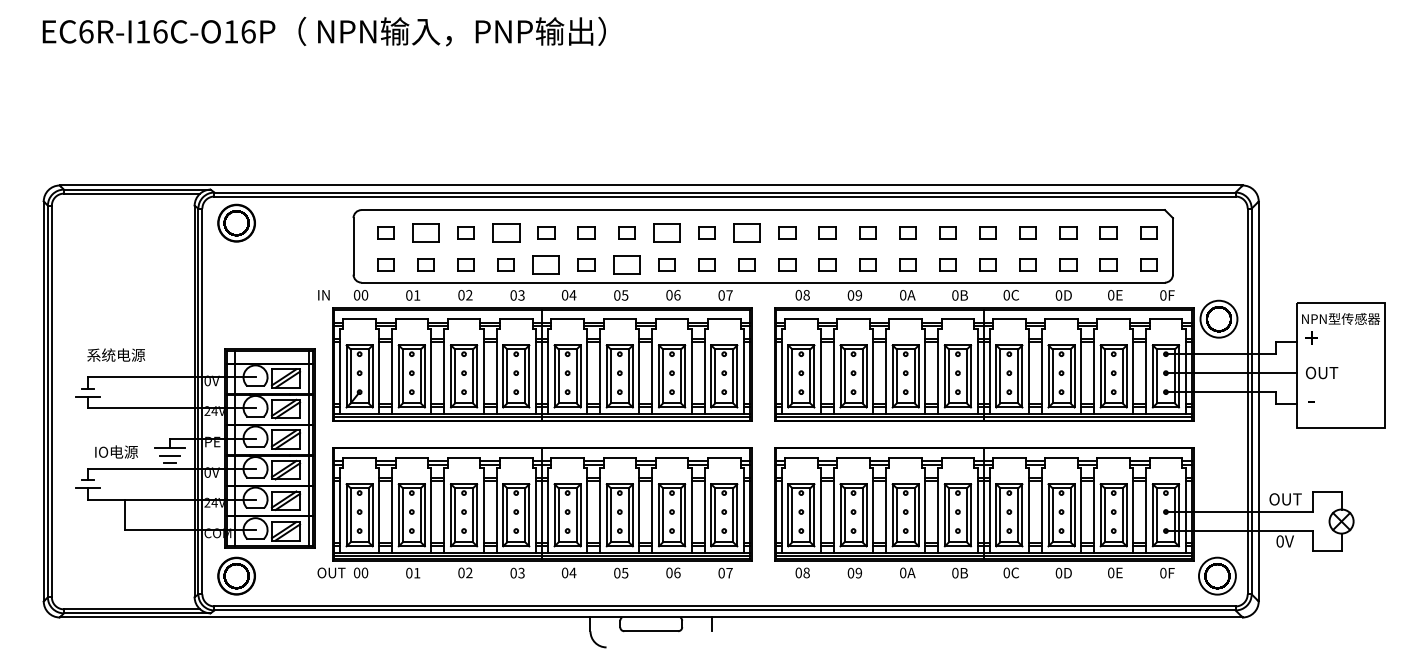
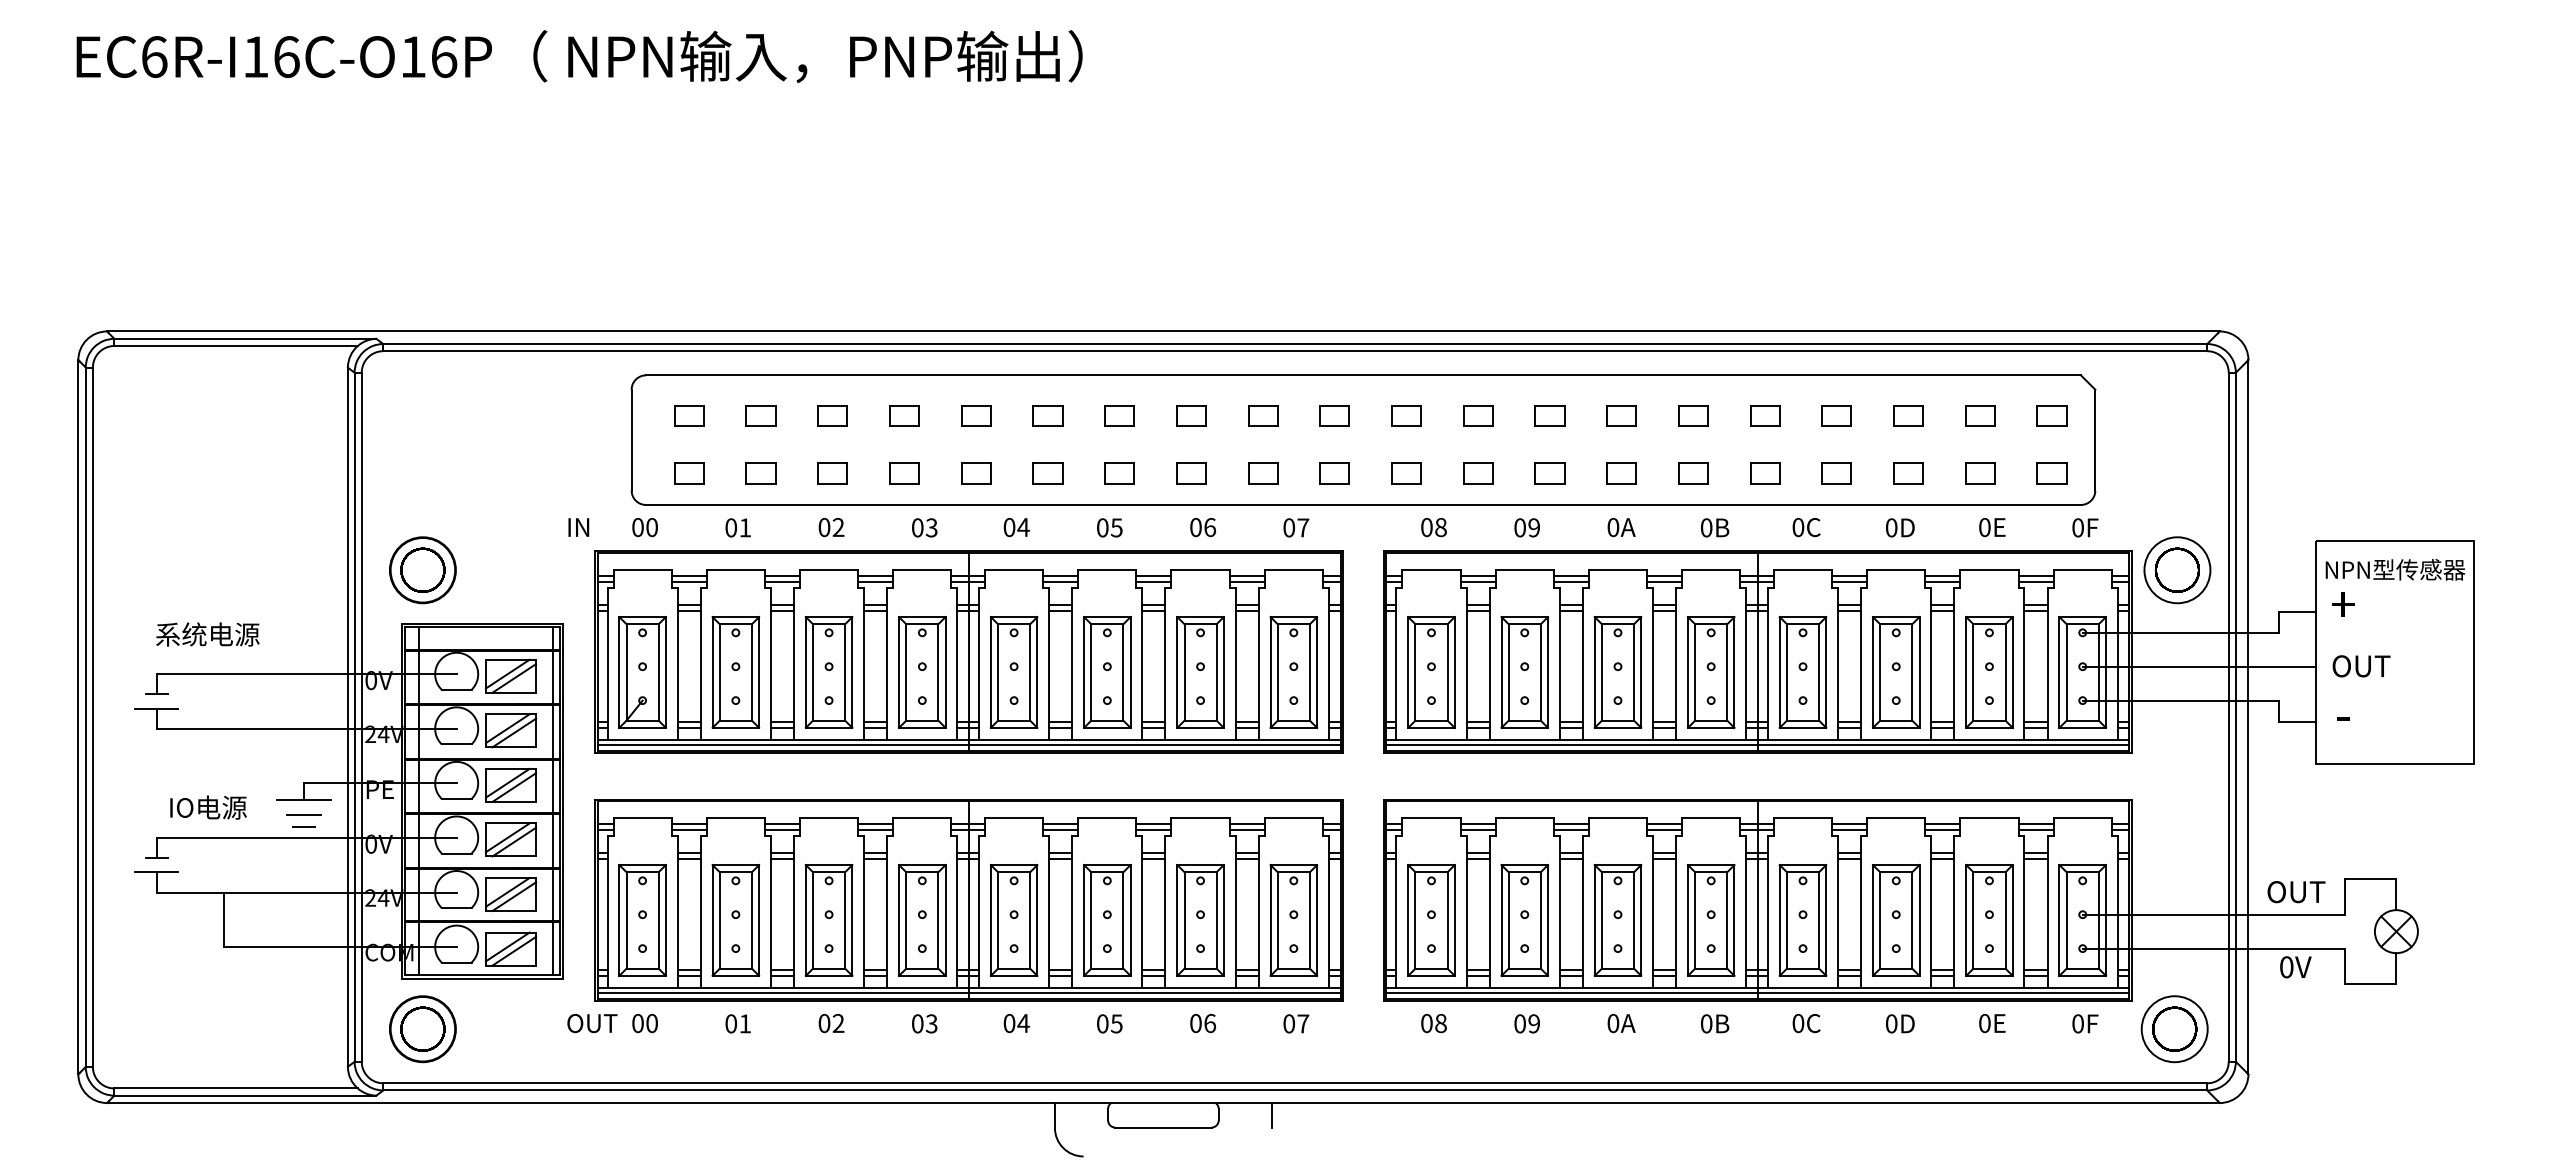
part: (236, 222) -> (422, 568), moved
part: (425, 232) -> (760, 415), size x0.62
part: (505, 232) -> (903, 415), size x0.62
part: (666, 232) -> (1190, 415), size x0.62
part: (746, 232) -> (1333, 415), size x0.62
part: (546, 264) -> (976, 472), size x0.62
part: (626, 264) -> (1119, 472), size x0.62

